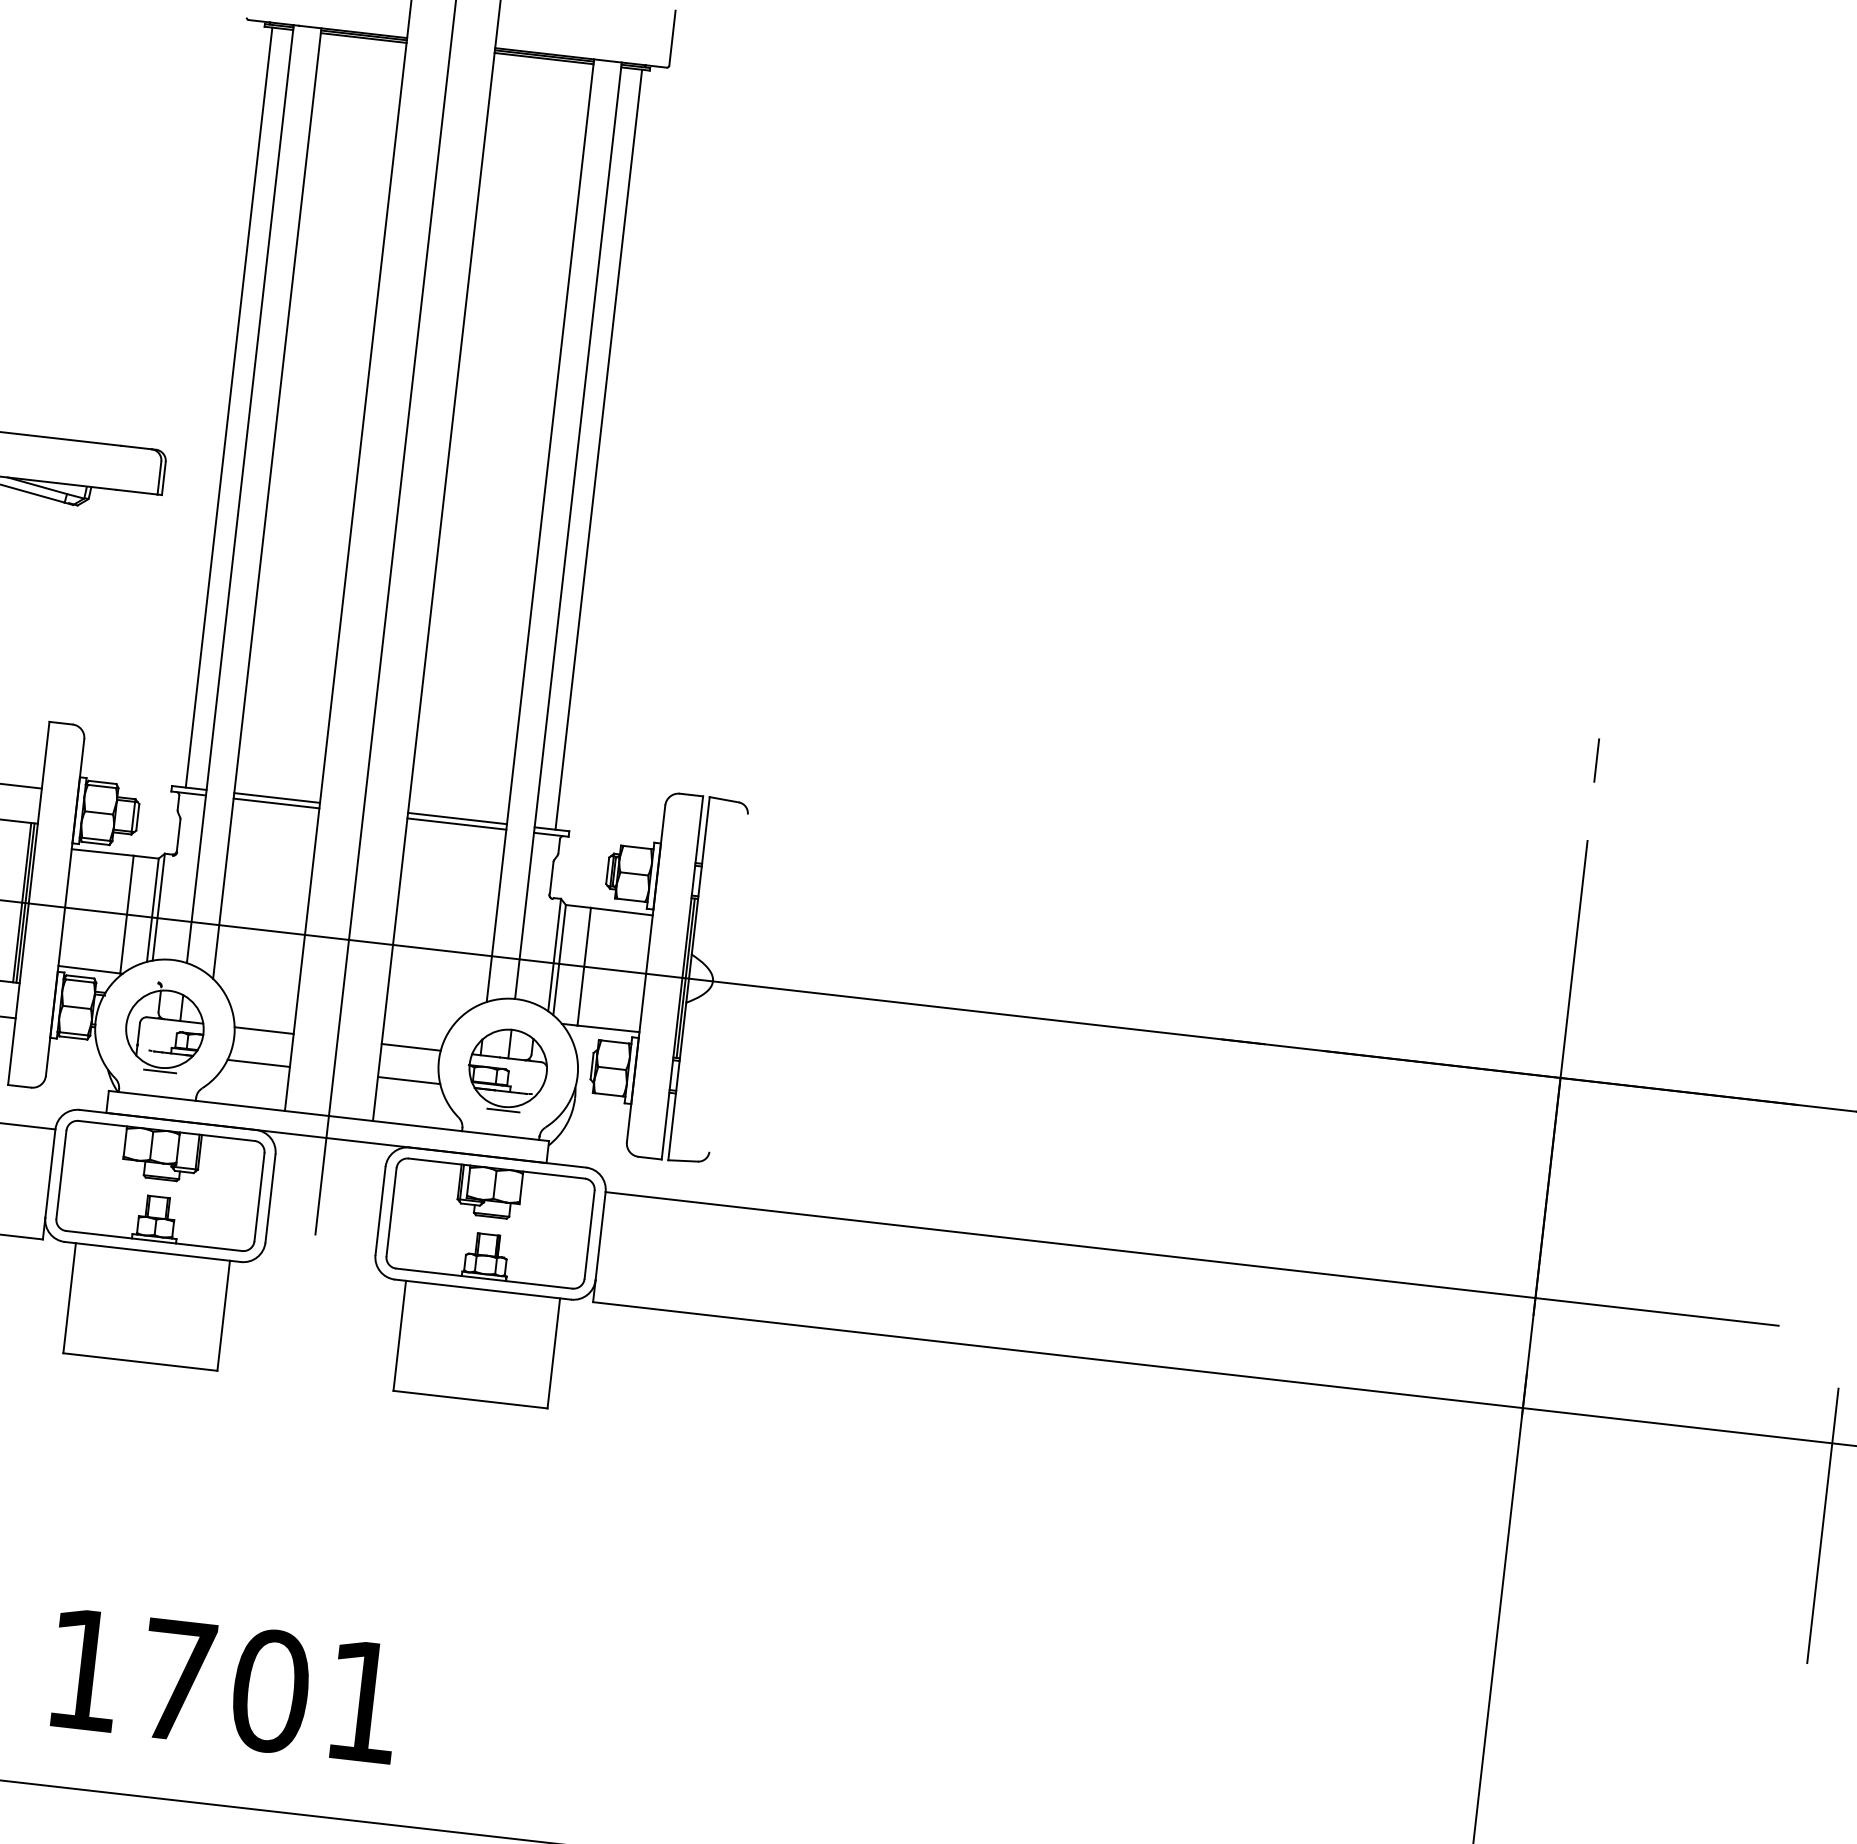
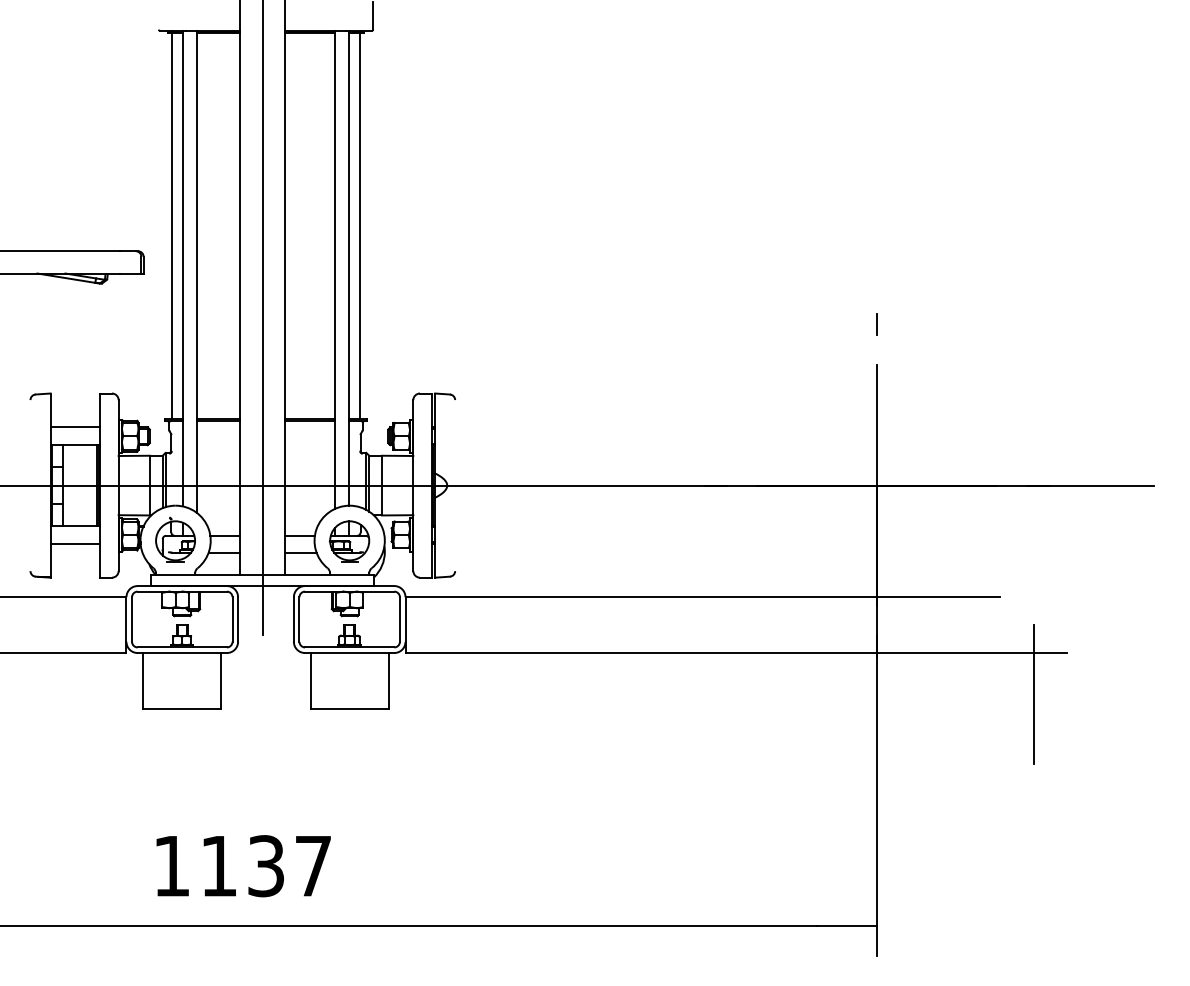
text: (269, 1691) -> (265, 866), 1701 -> 1137

